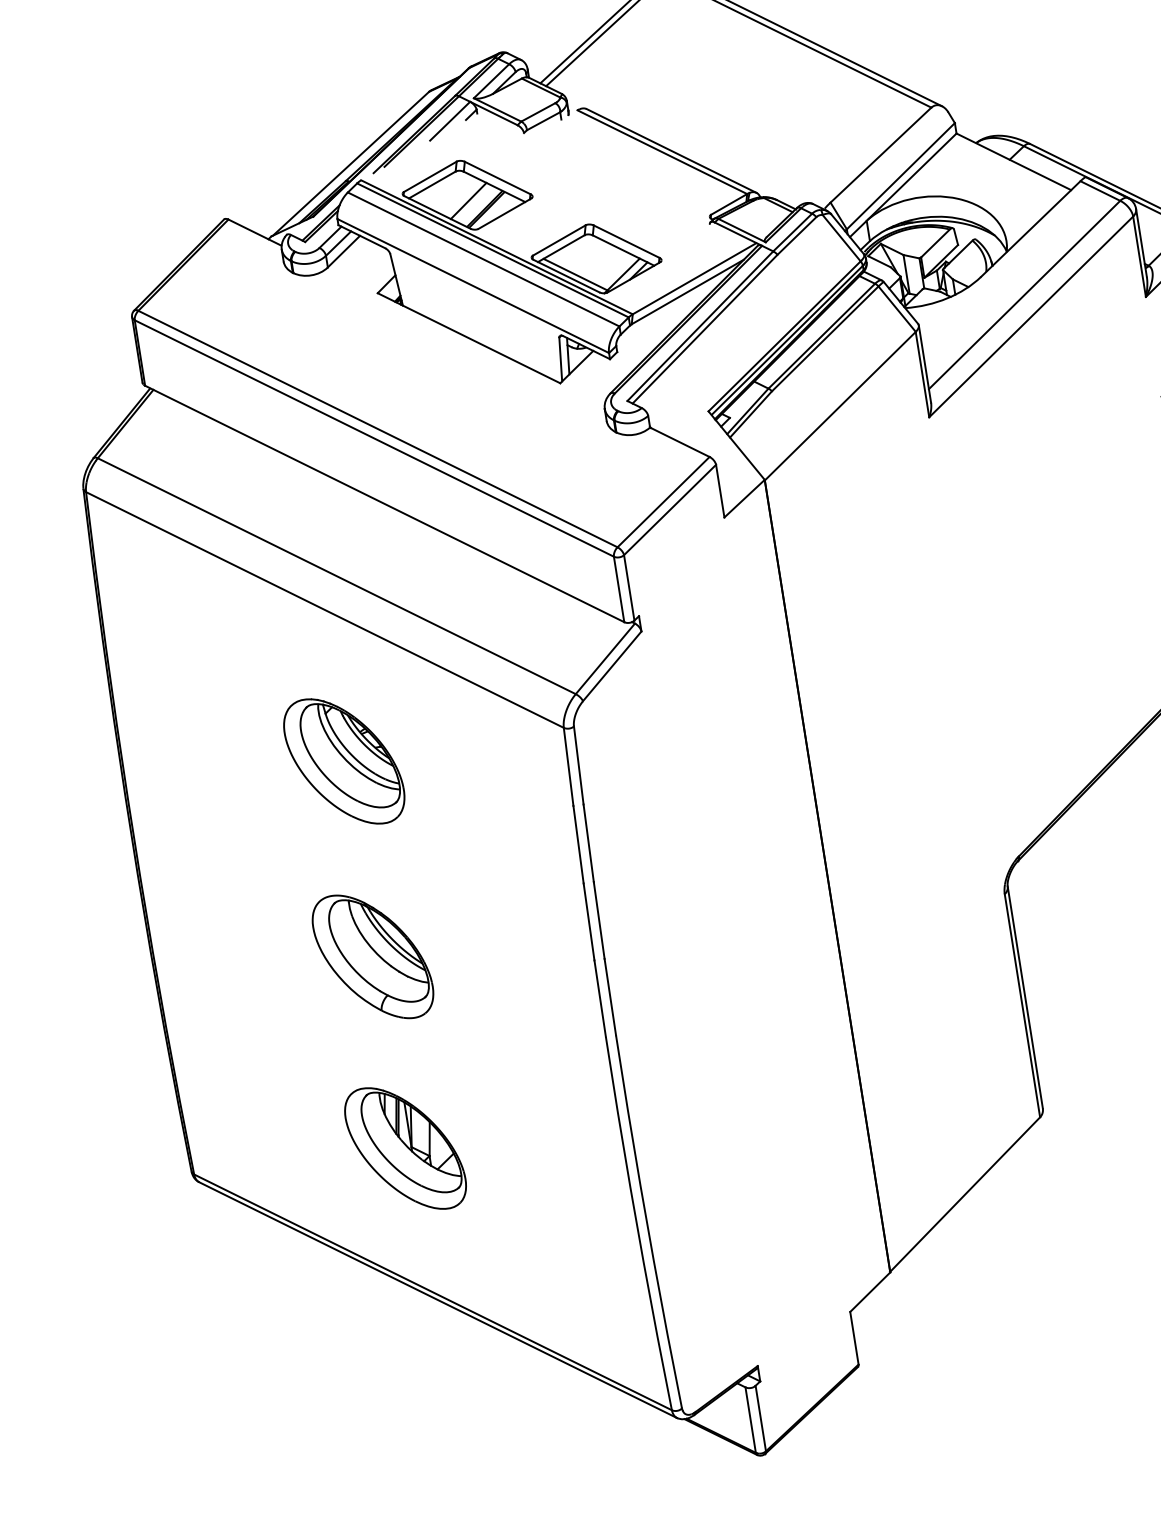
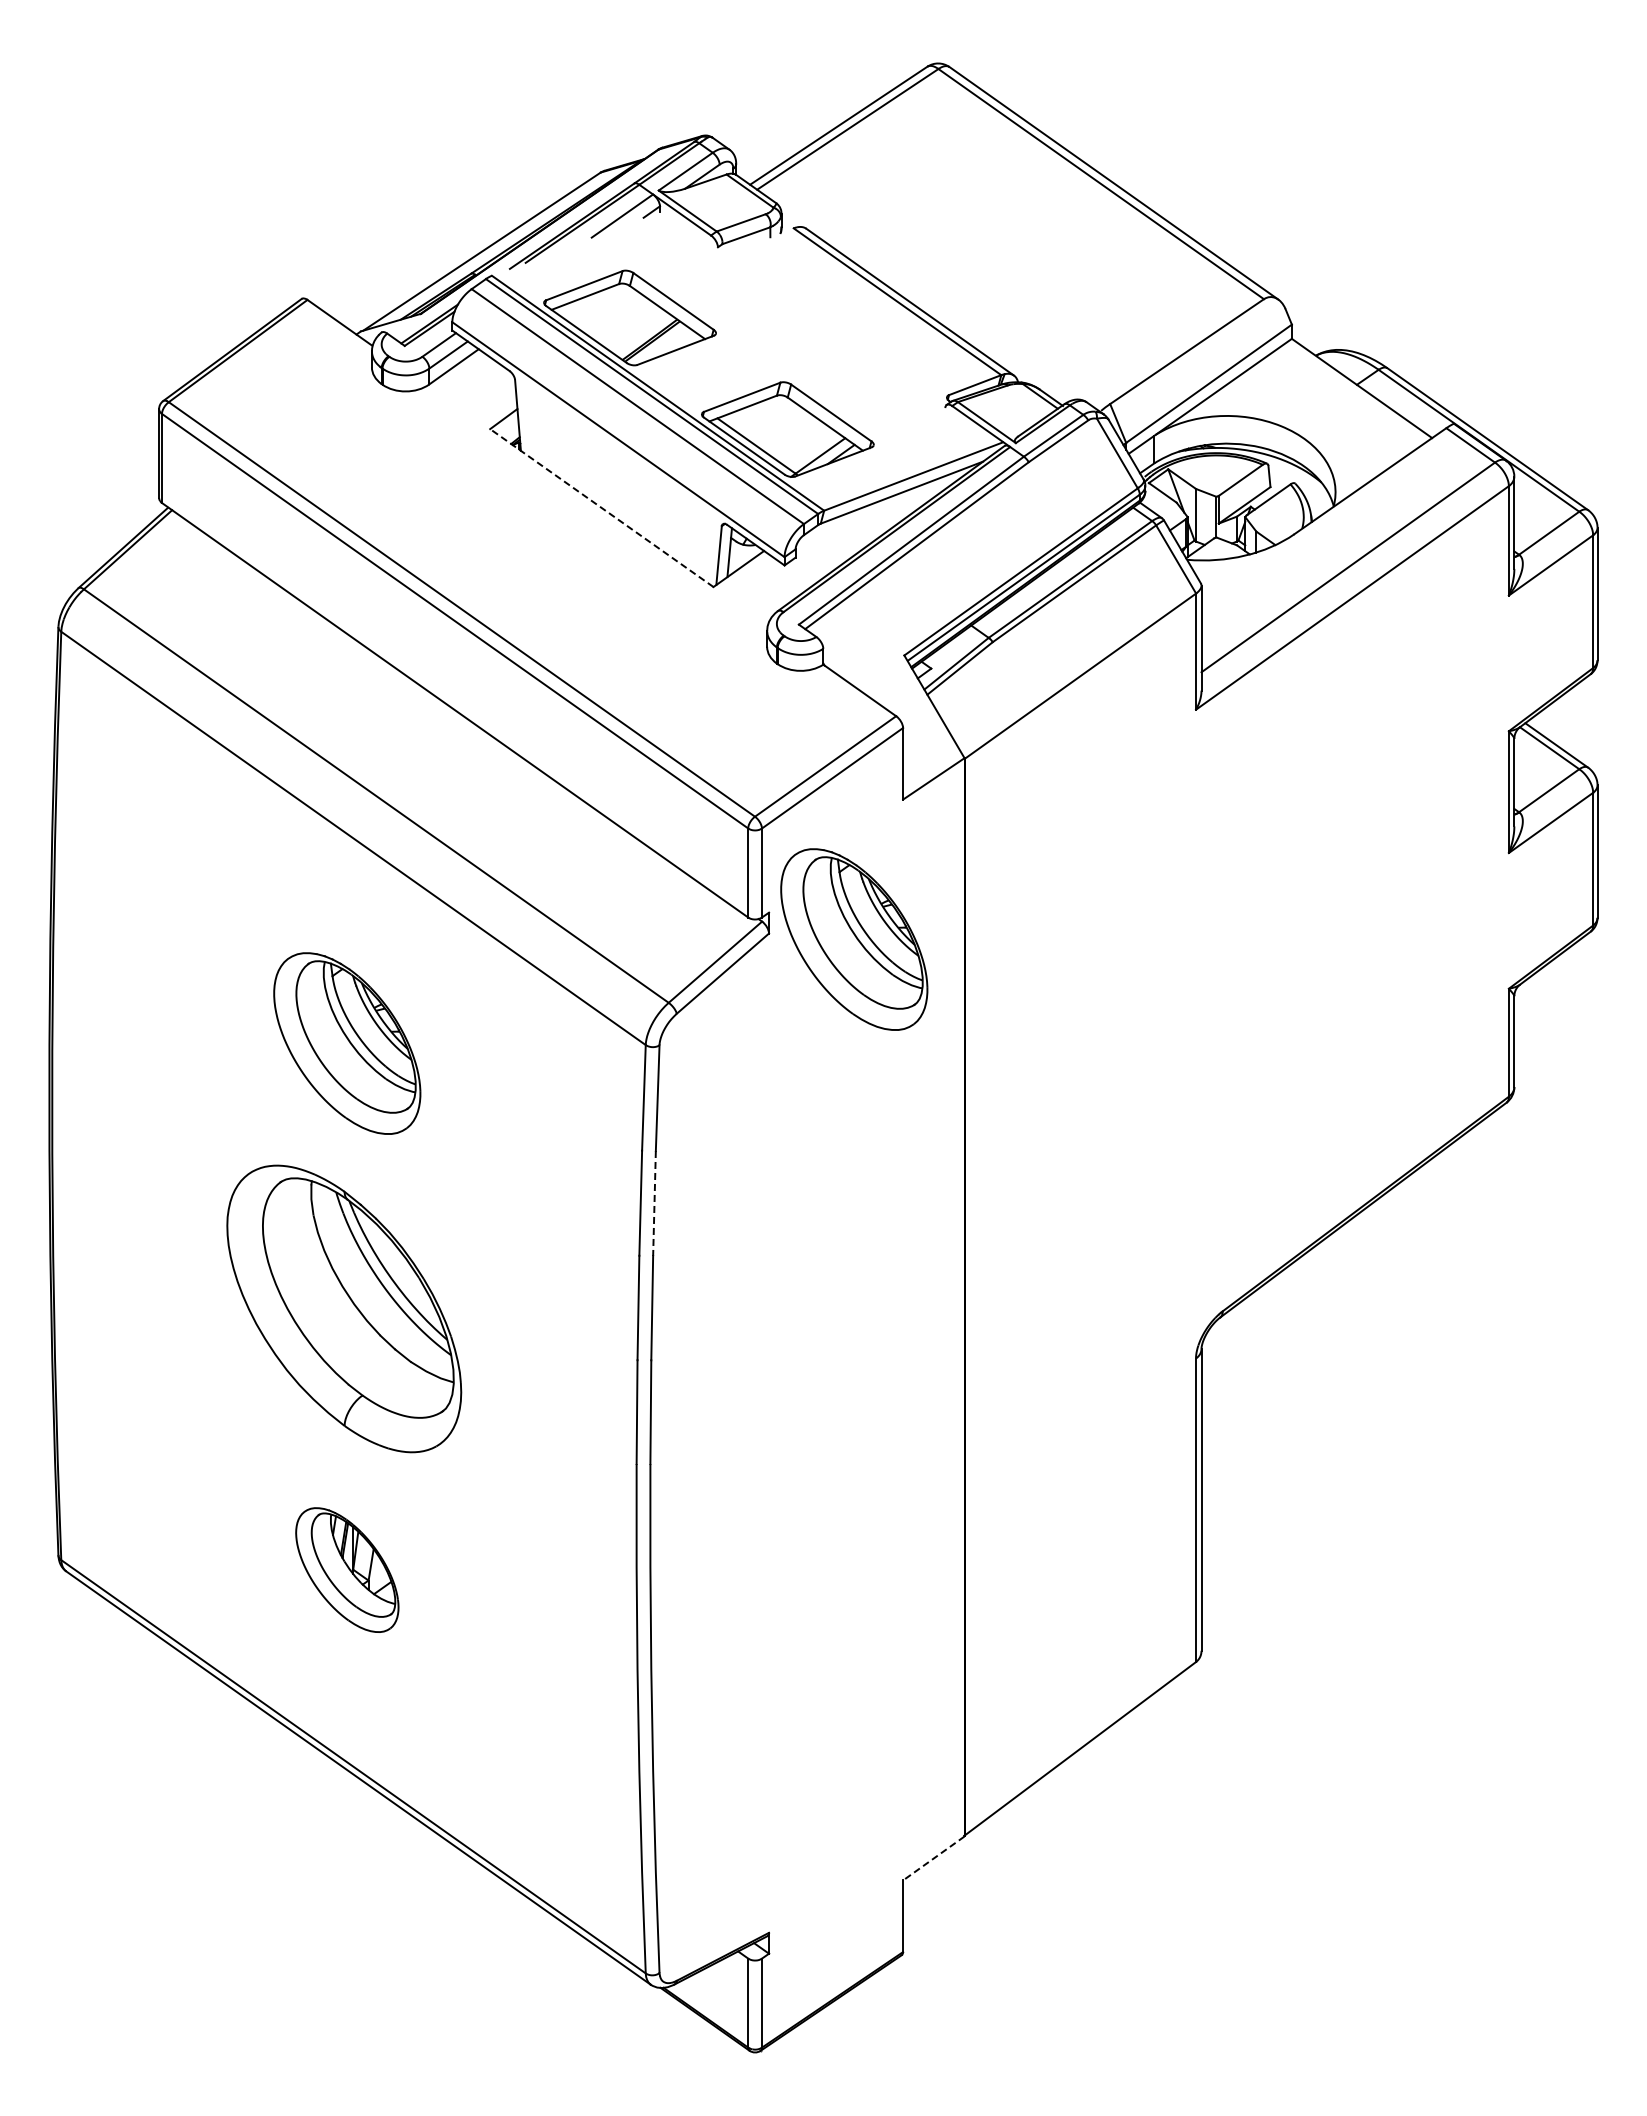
line: (468, 200) -> (629, 325), removed
line: (468, 338) -> (601, 508), solid -> dashed
part: (704, 625) -> (854, 939), added
line: (588, 843) -> (654, 1203), solid -> dashed
part: (373, 956) -> (344, 1308), size x1.6
part: (405, 1148) -> (347, 1569), size x0.7
line: (870, 1292) -> (933, 1858), solid -> dashed

